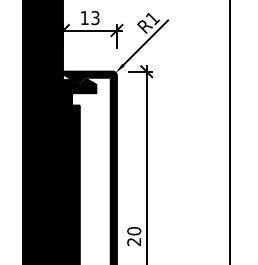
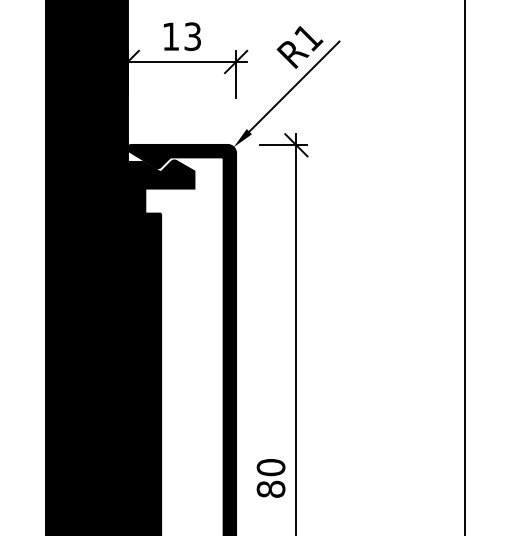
text: (134, 241) -> (271, 488), 20 -> 80

